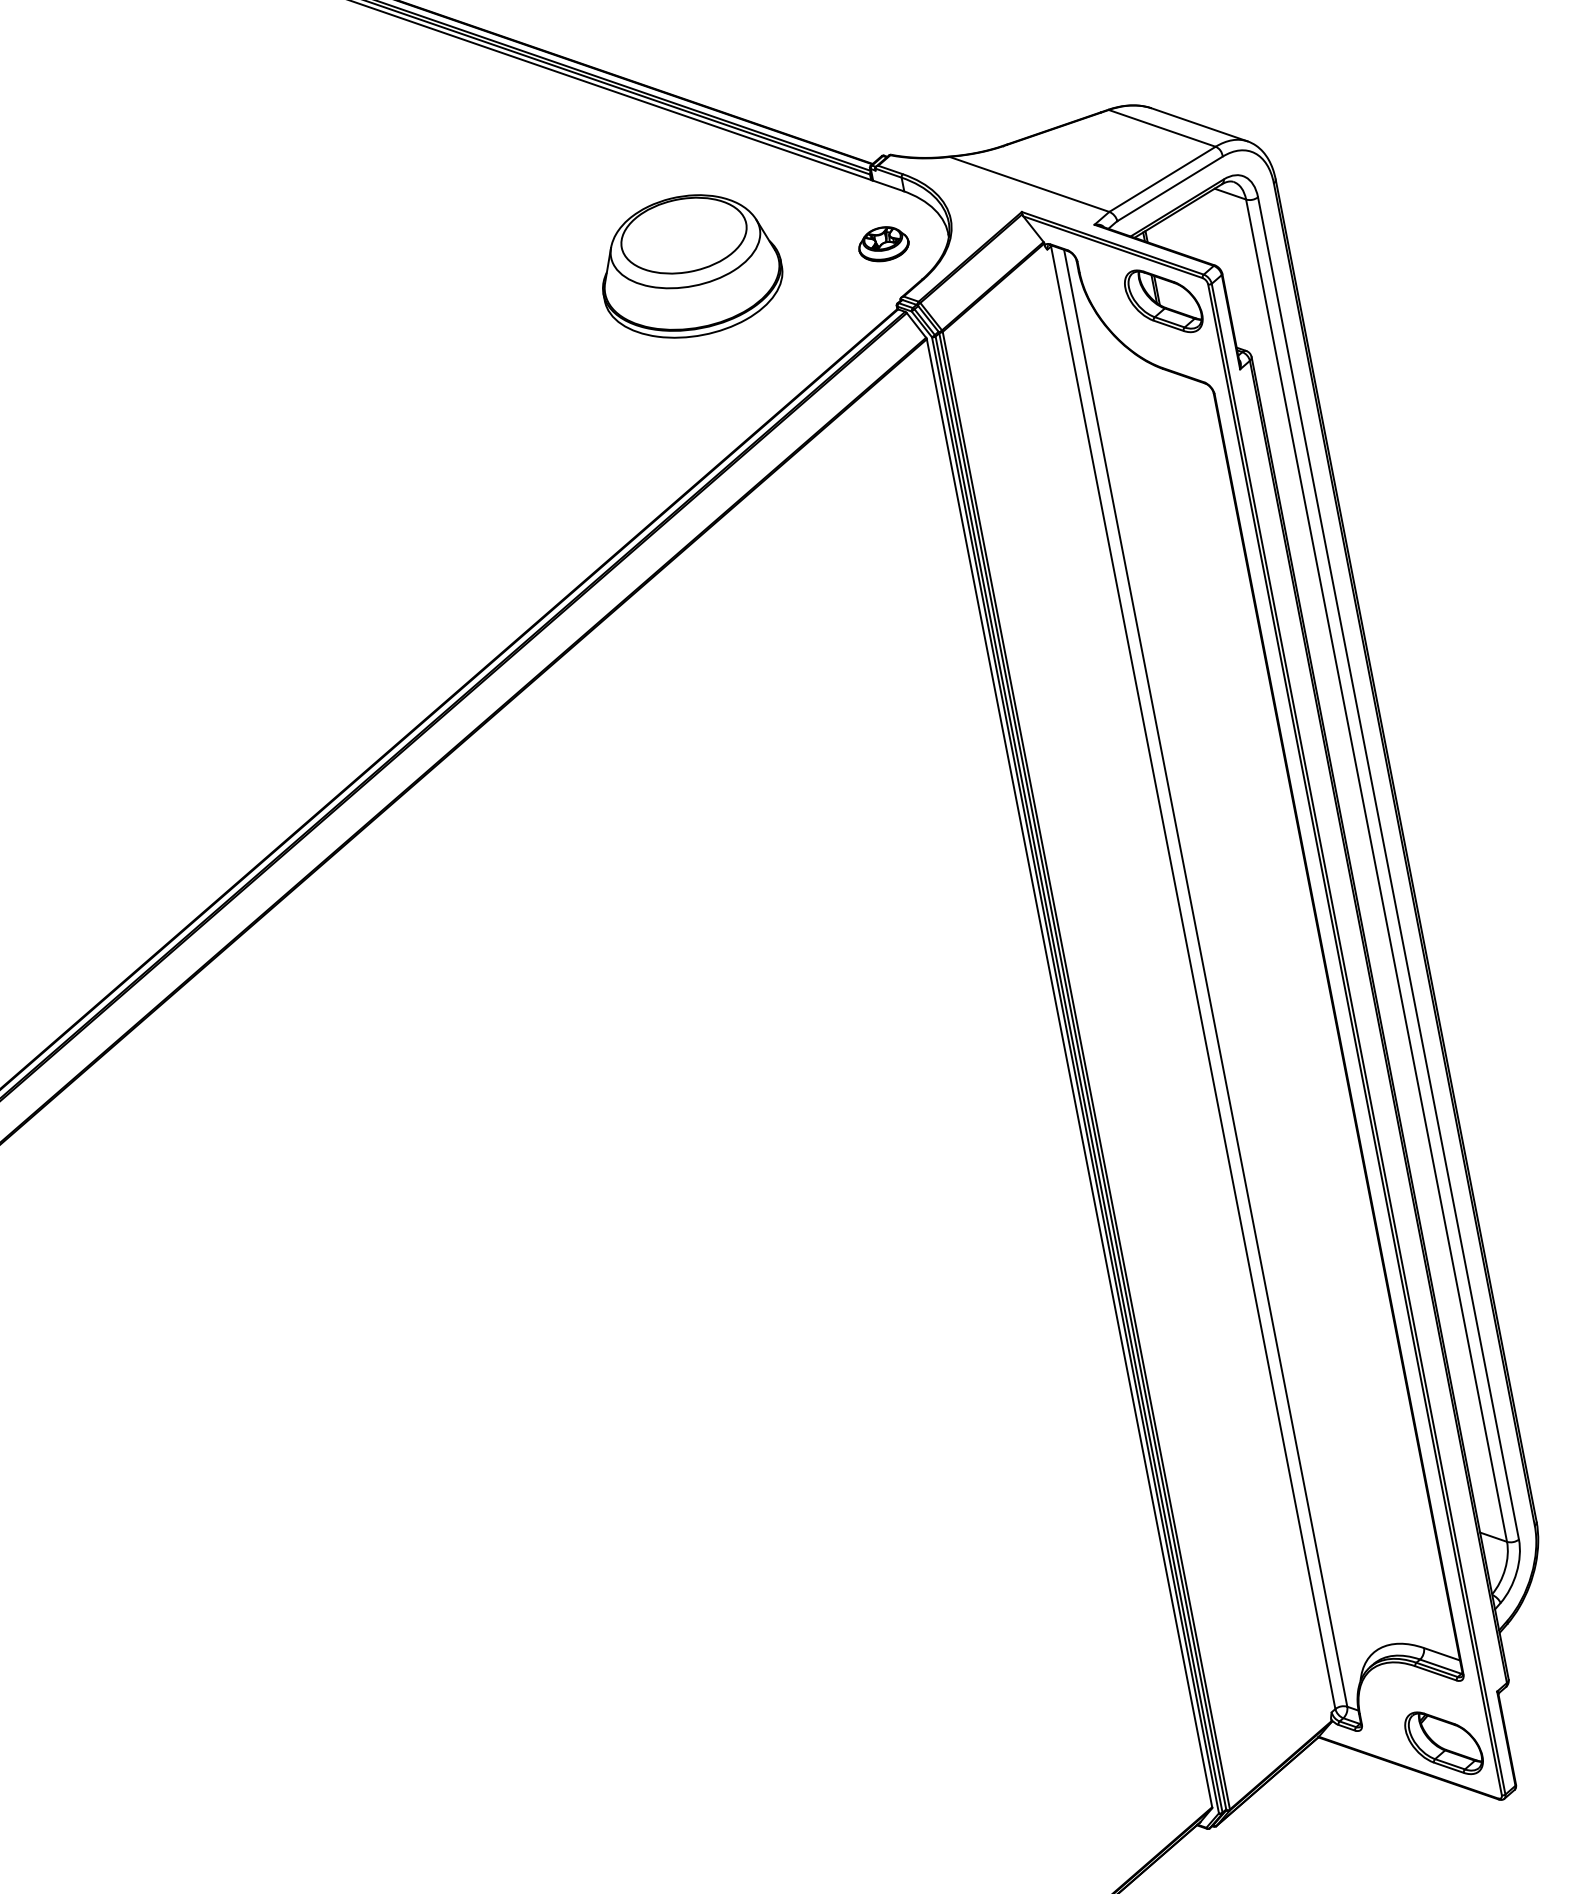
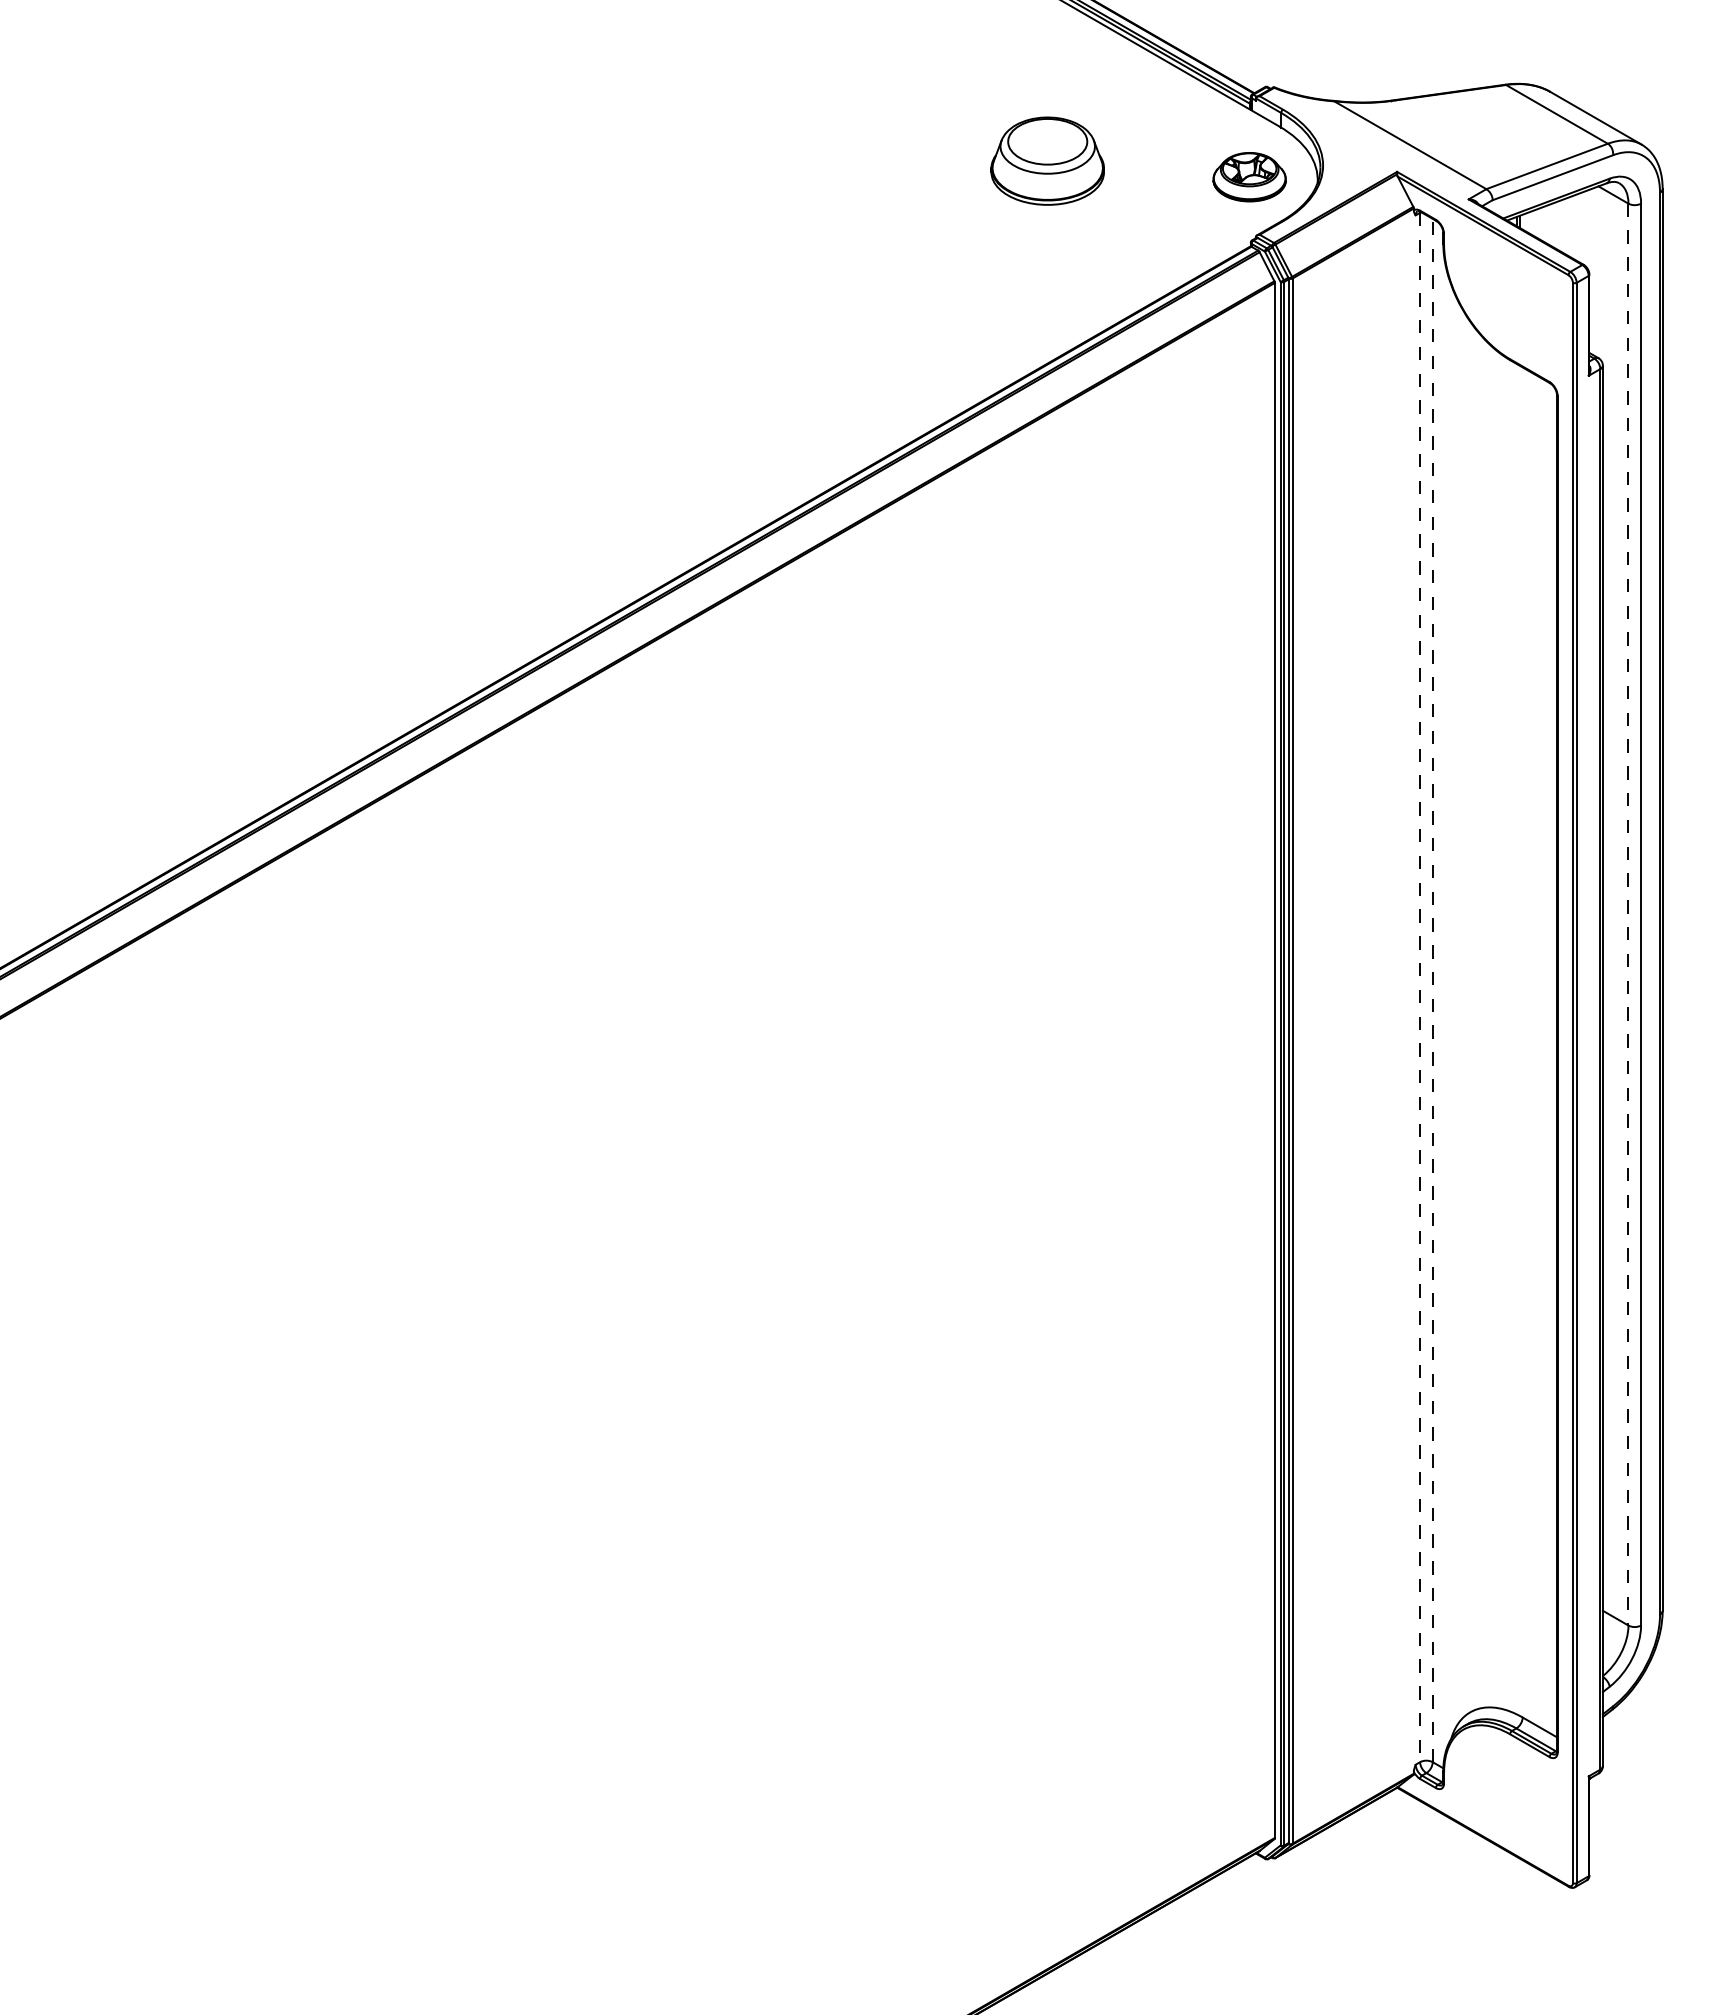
part: (883, 244) -> (1249, 177), size x1.4
part: (689, 265) -> (1047, 160), size x0.6
part: (1163, 301) -> (1523, 291), removed
line: (1376, 870) -> (1628, 914), solid -> dashed
line: (1193, 977) -> (1420, 987), solid -> dashed
line: (1205, 978) -> (1432, 990), solid -> dashed
part: (1443, 1743) -> (1523, 1818), removed

